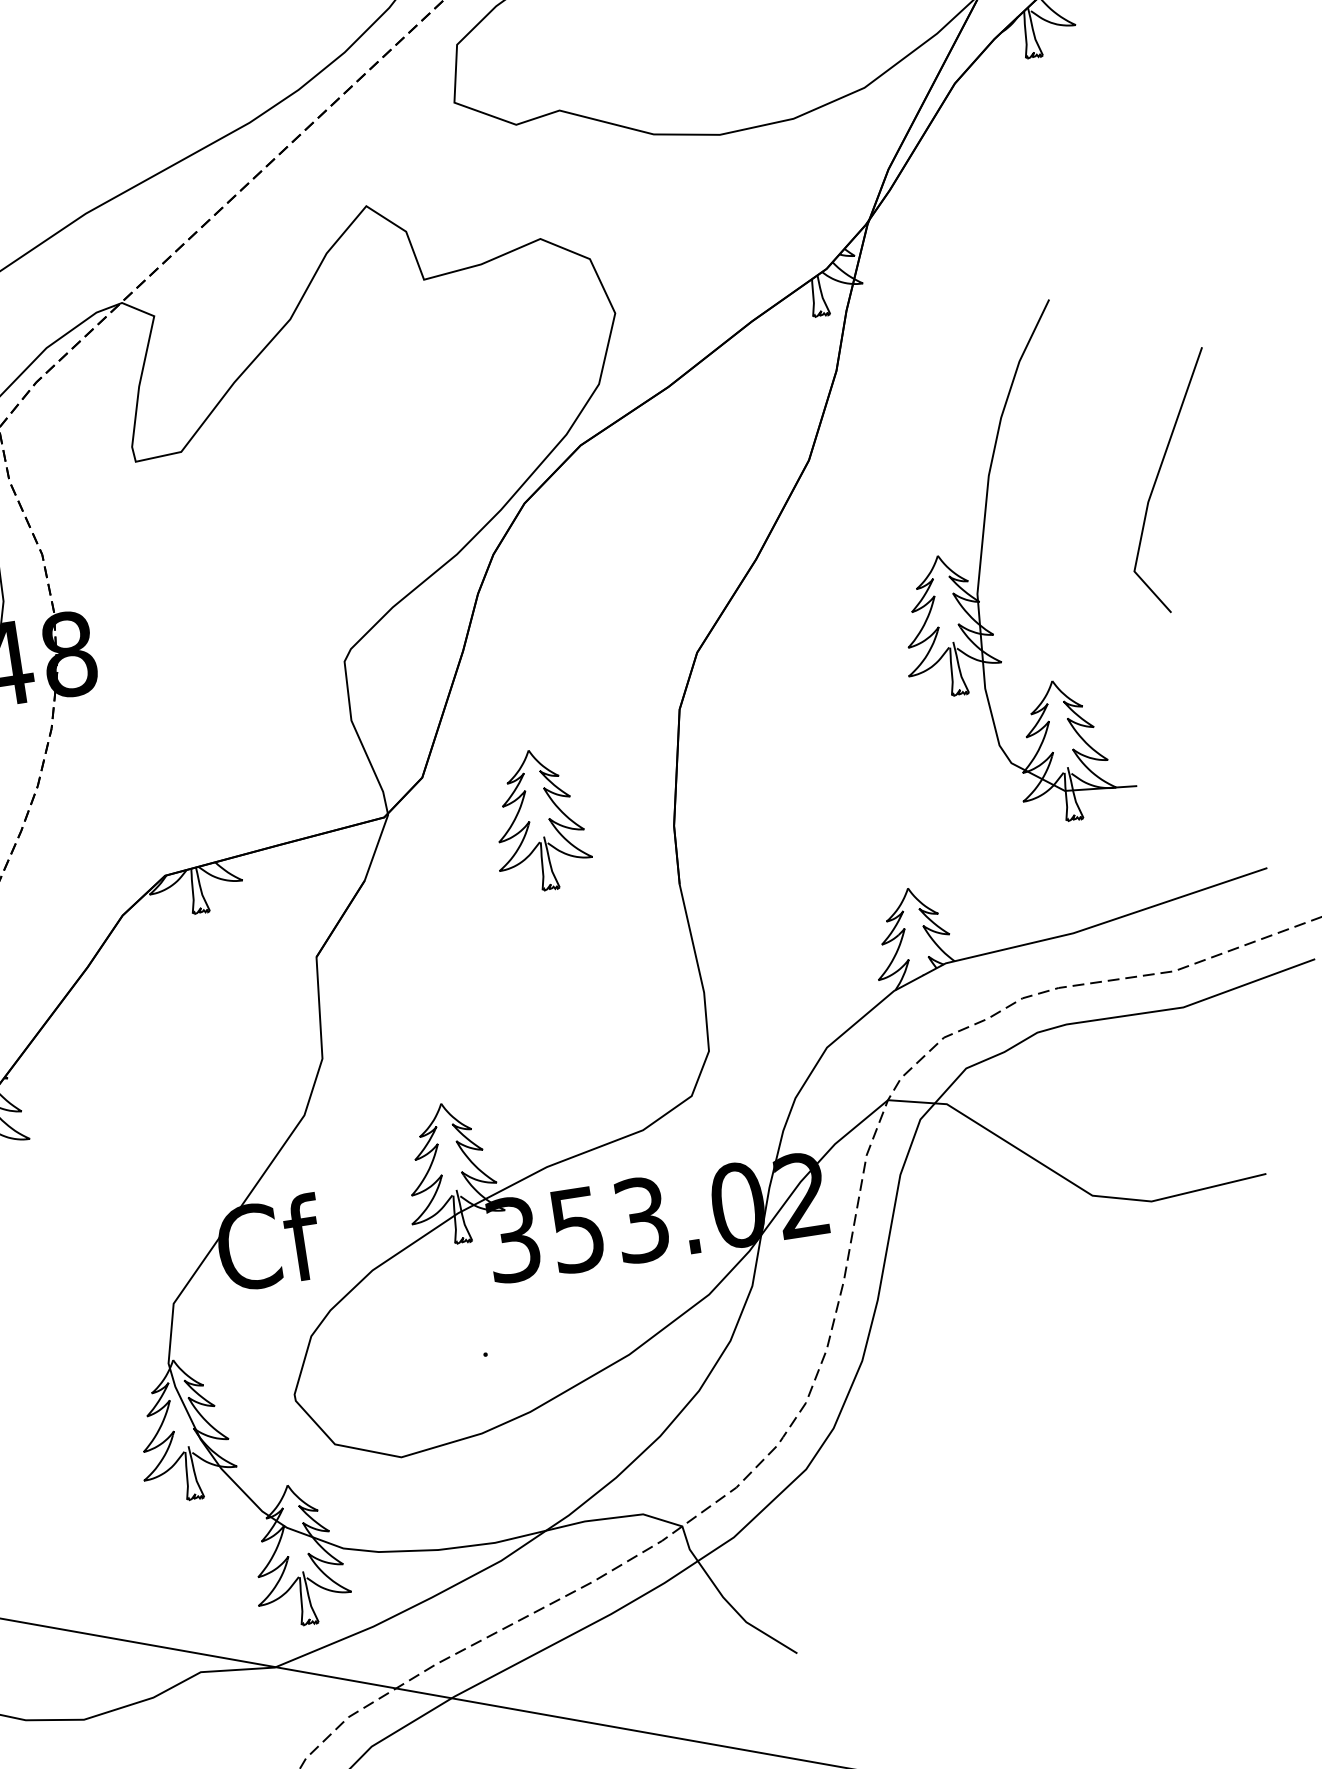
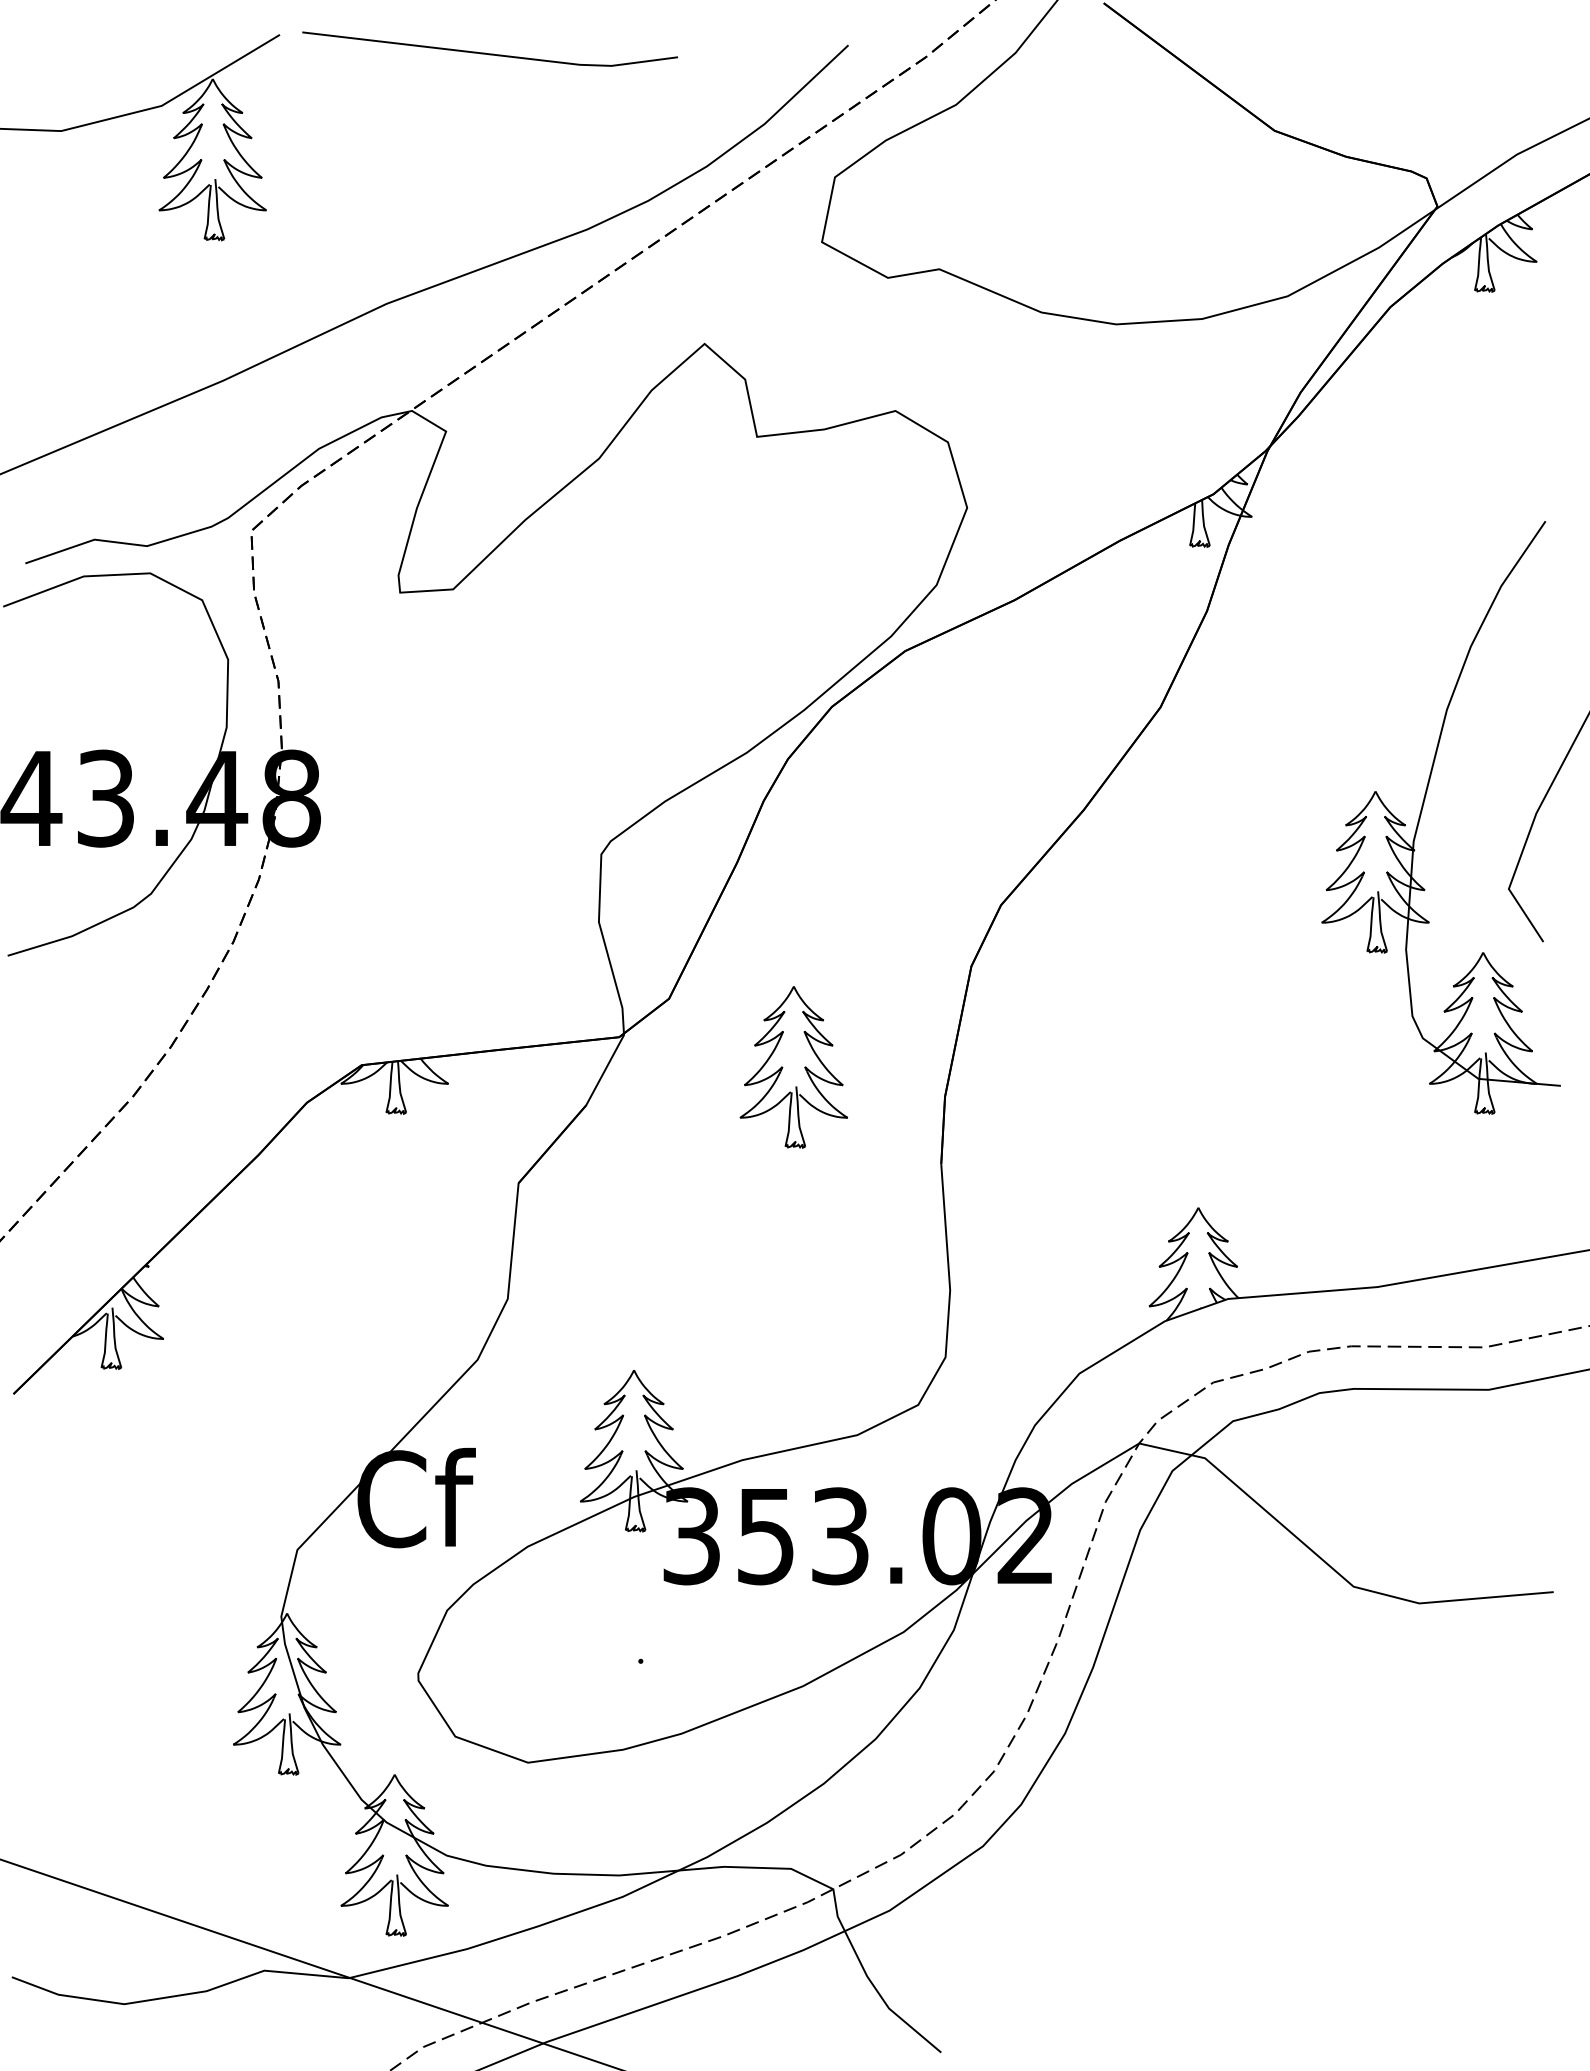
part: (981, 566) -> (1422, 811), moved

